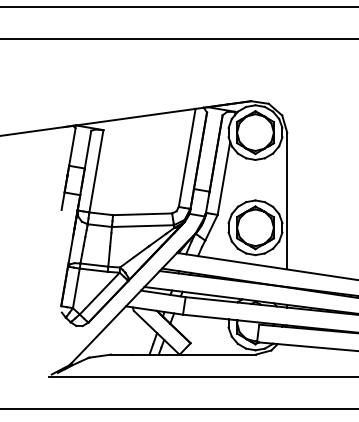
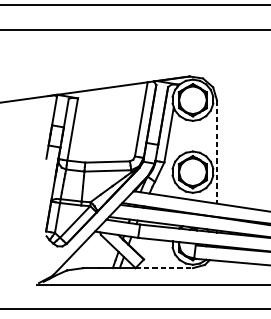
line: (287, 201) -> (217, 152), solid -> dashed
line: (217, 354) -> (164, 267), solid -> dashed

